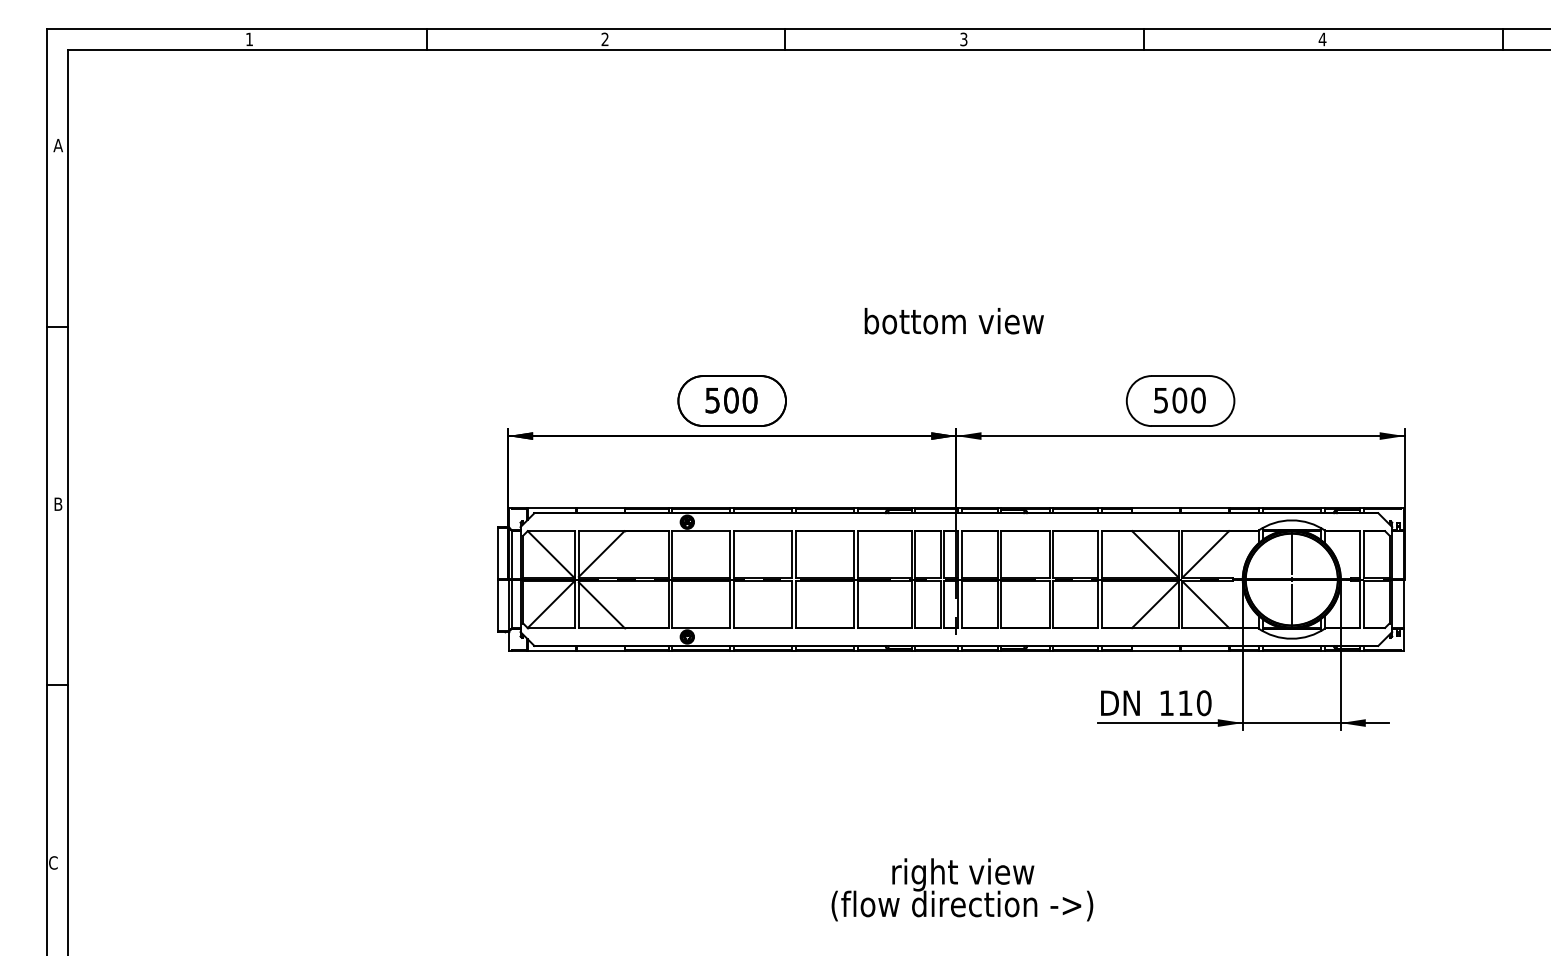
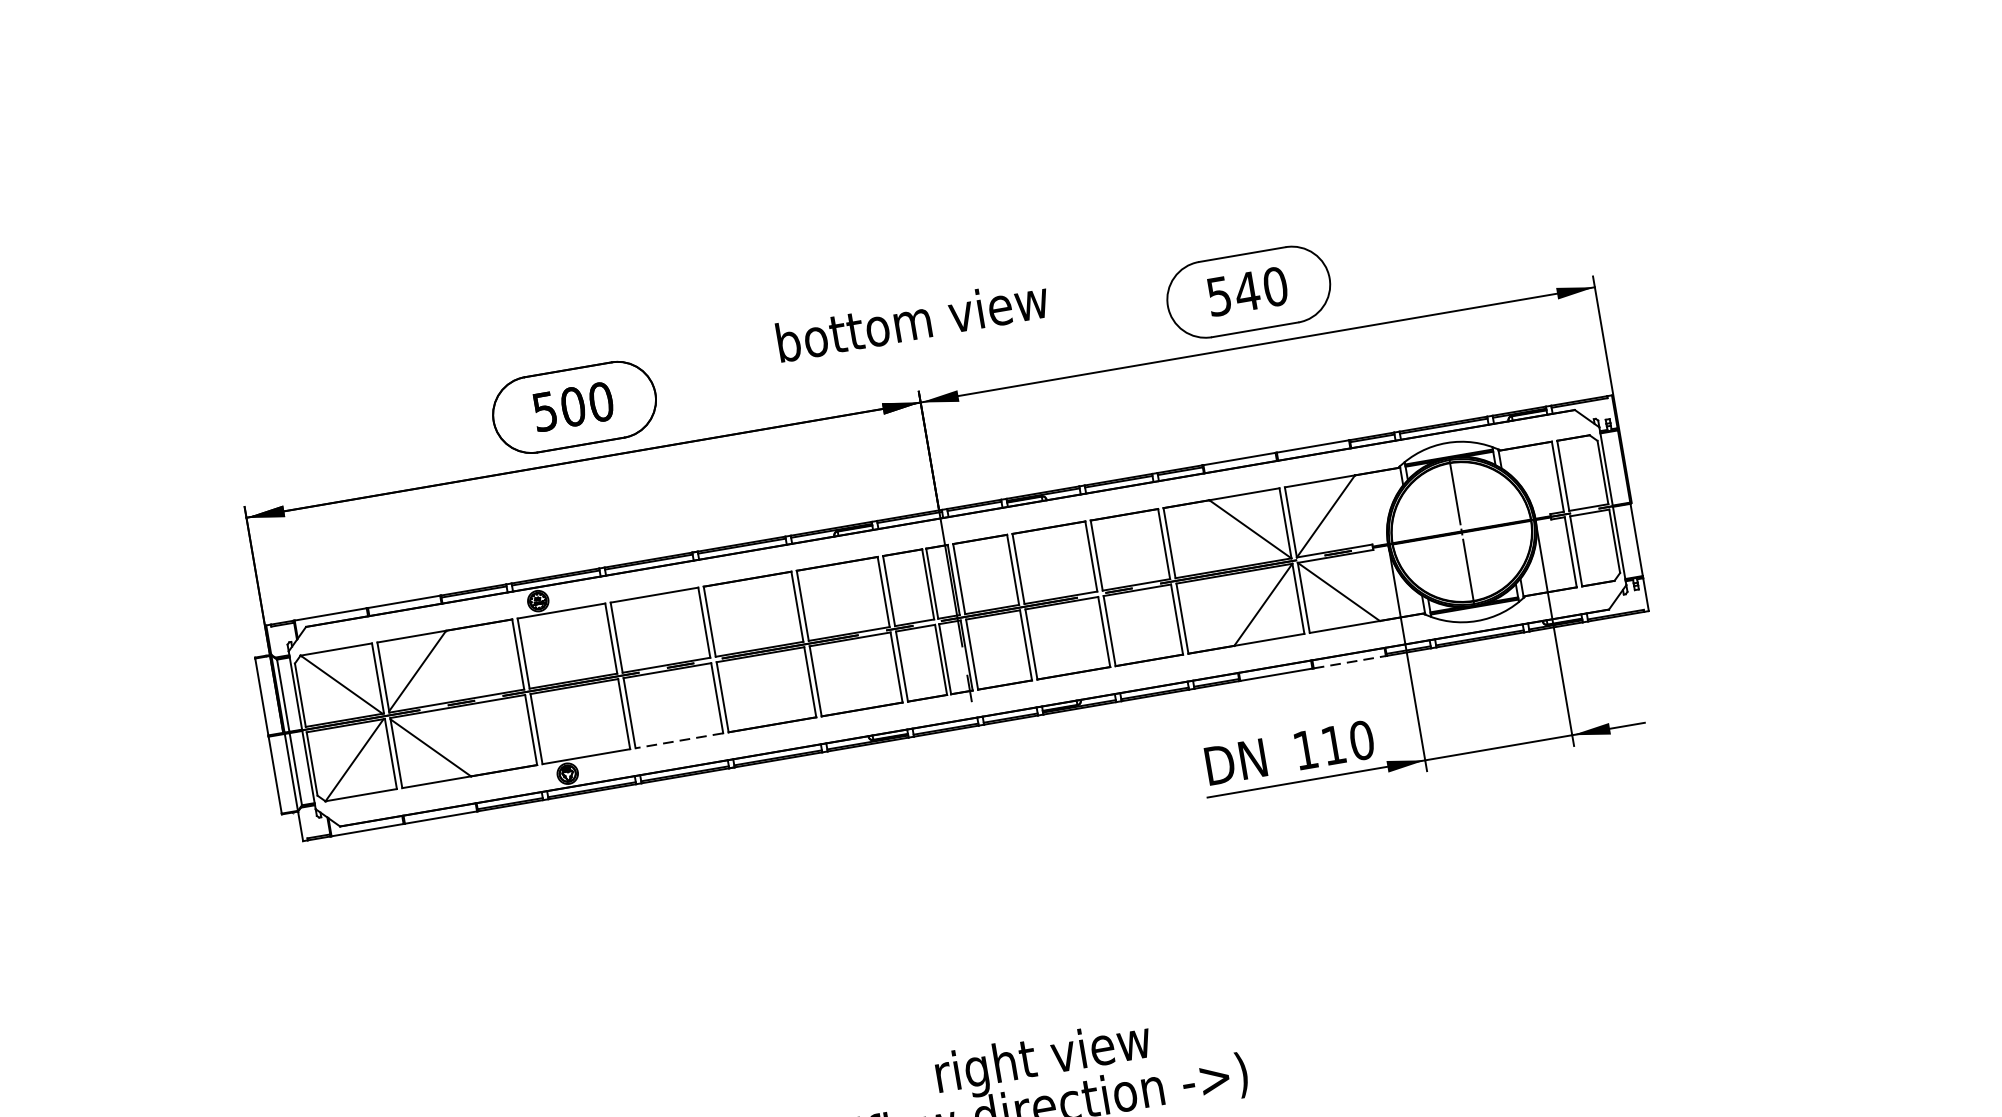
text: (953, 321) -> (911, 321), moved
text: (1179, 400) -> (1246, 291), 500 -> 540
line: (762, 628) -> (678, 741), solid -> dashed
line: (1205, 651) -> (1350, 662), solid -> dashed

